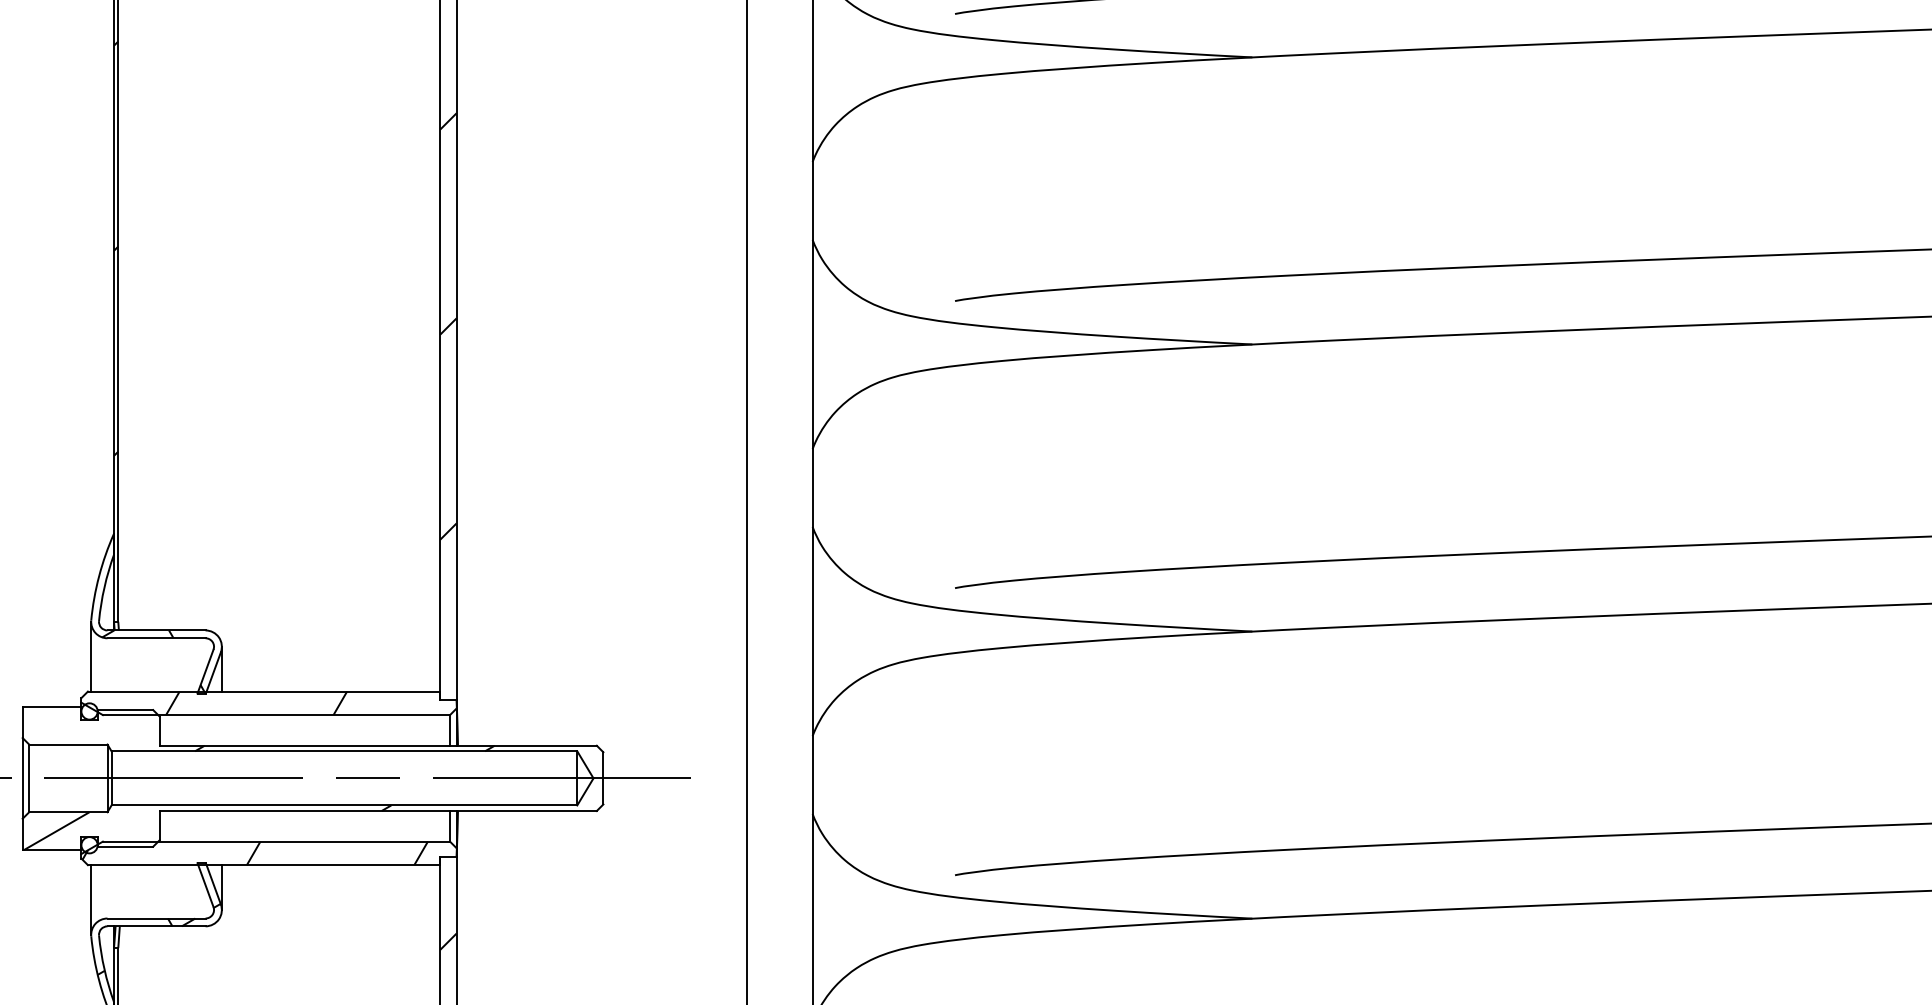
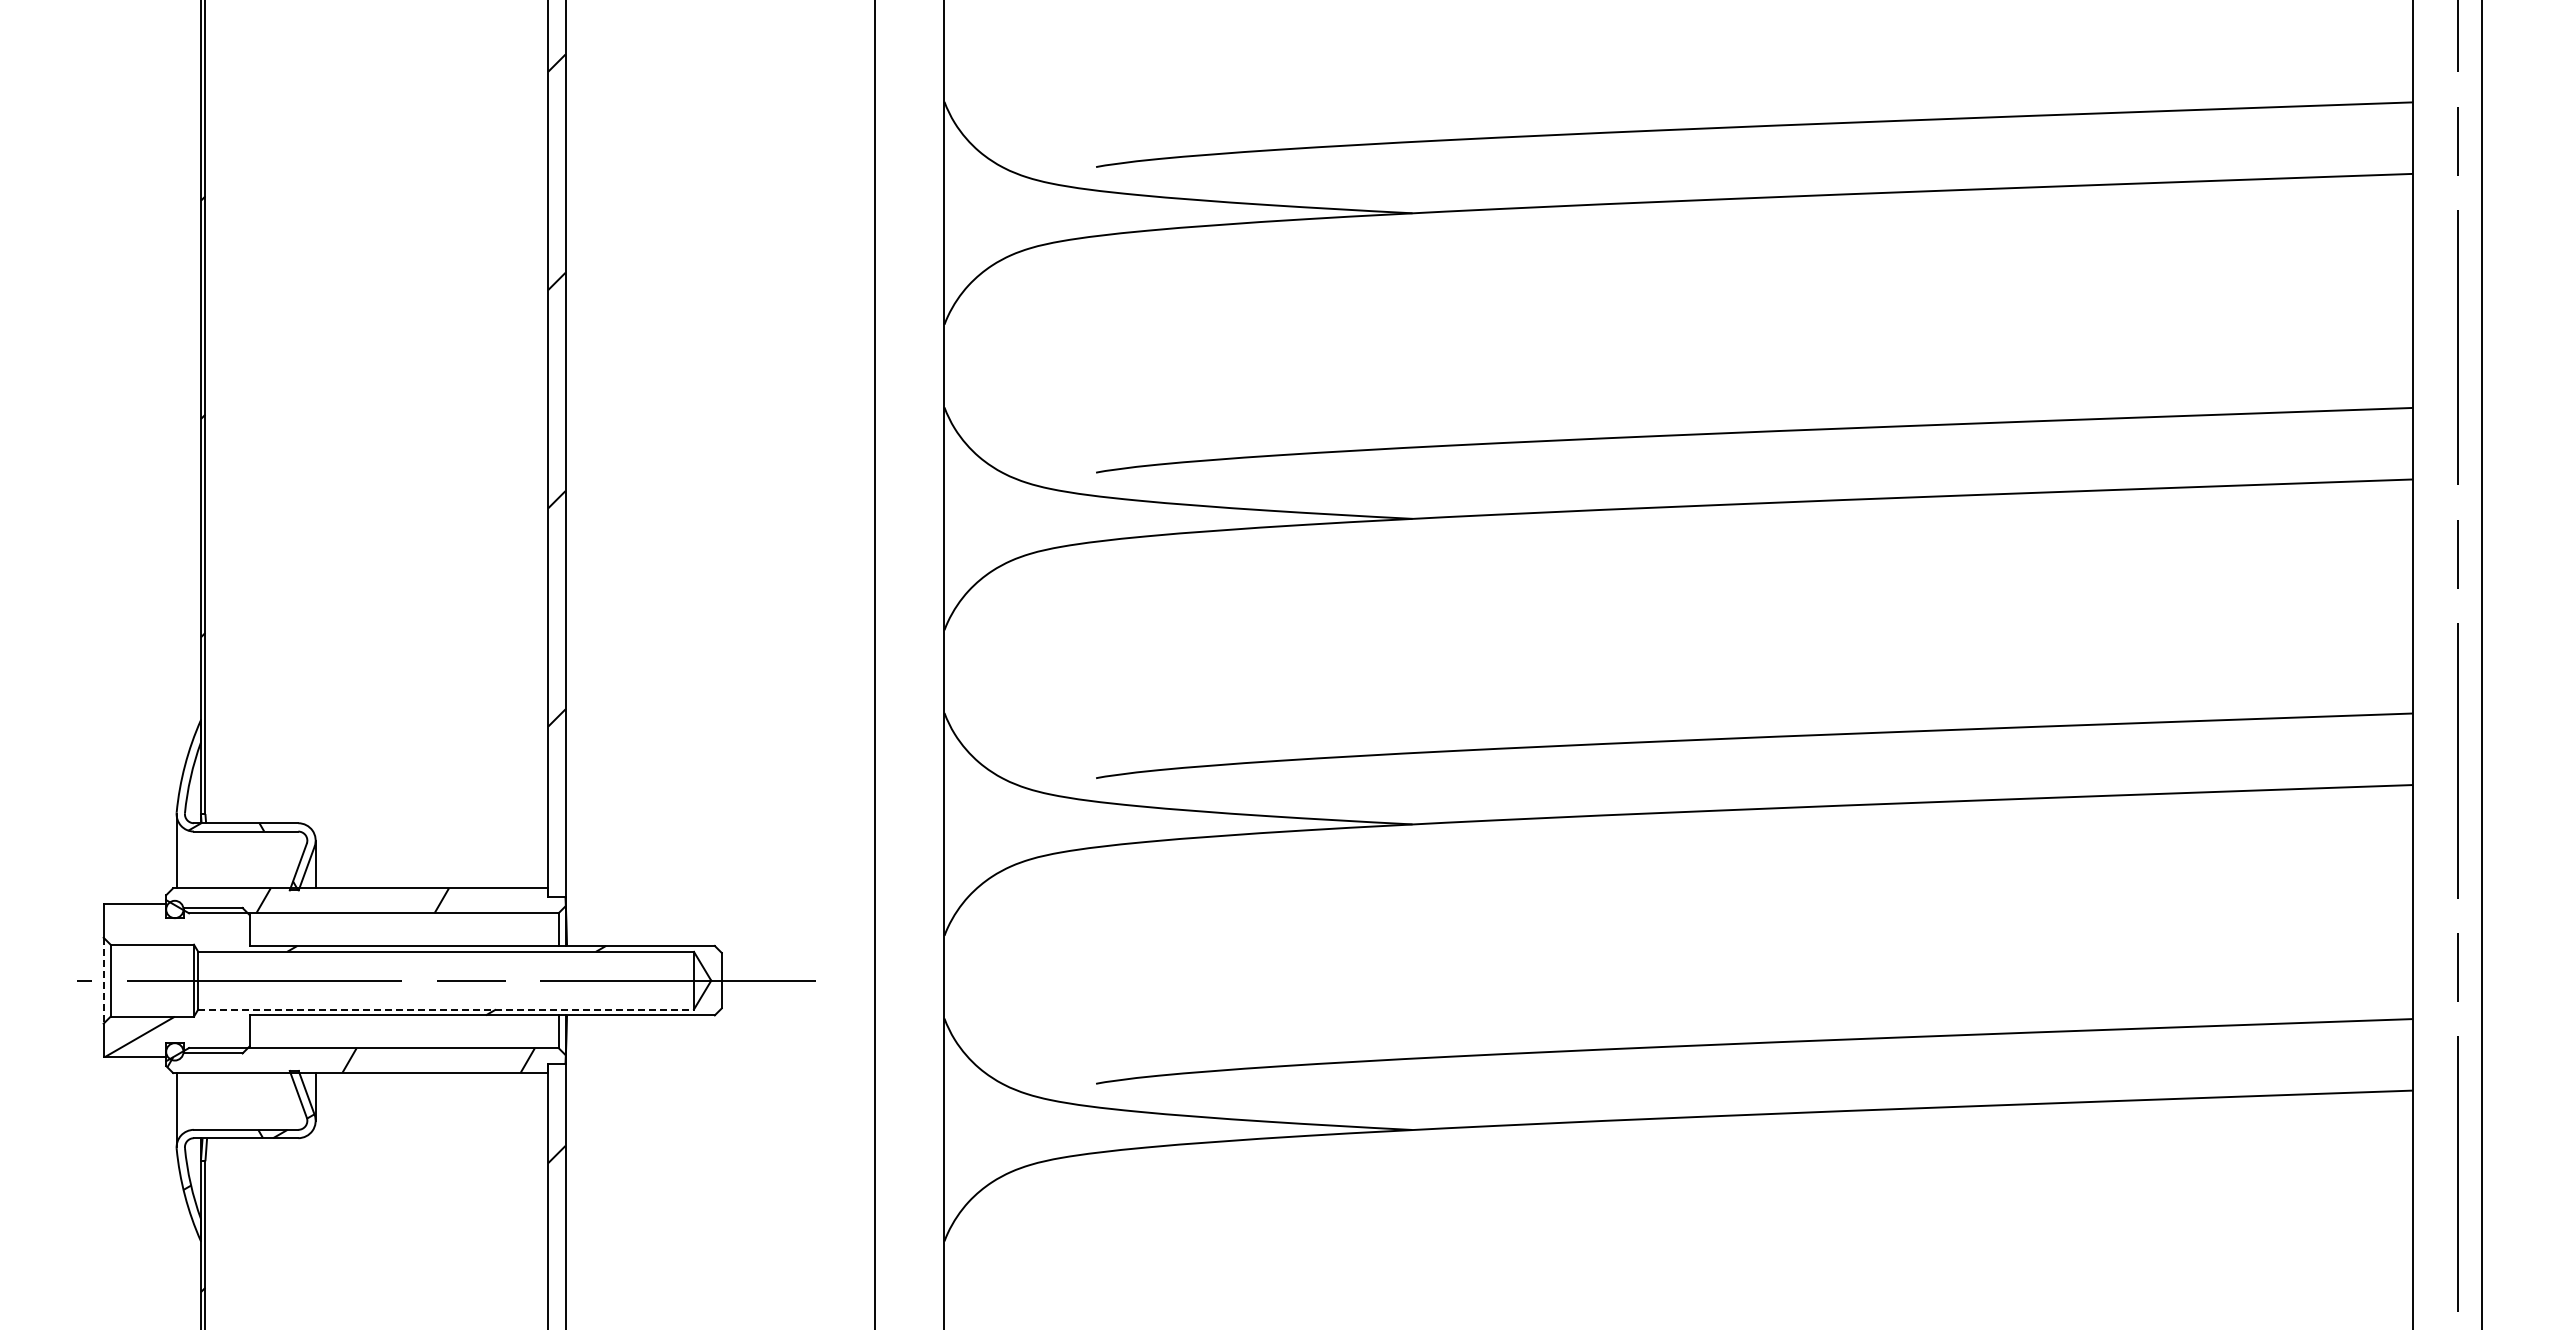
line: (22, 778) -> (103, 980), solid -> dashed
line: (344, 805) -> (446, 1009), solid -> dashed

